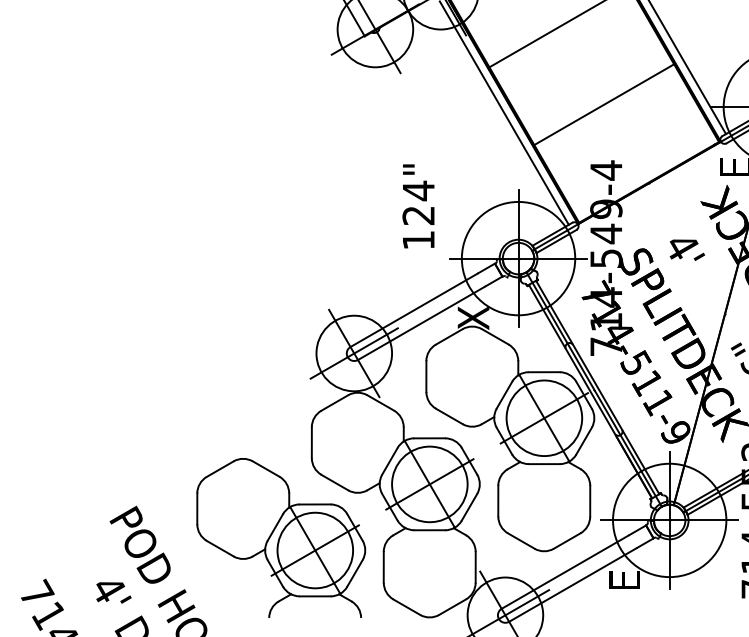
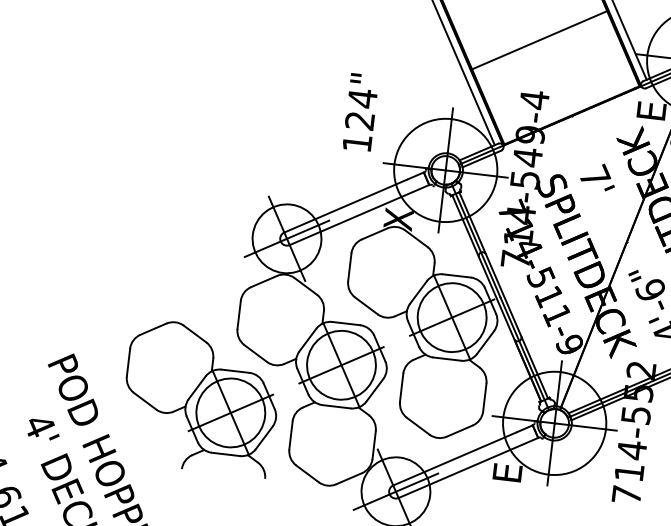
text: (682, 245) -> (595, 175), 4' -> 7'

